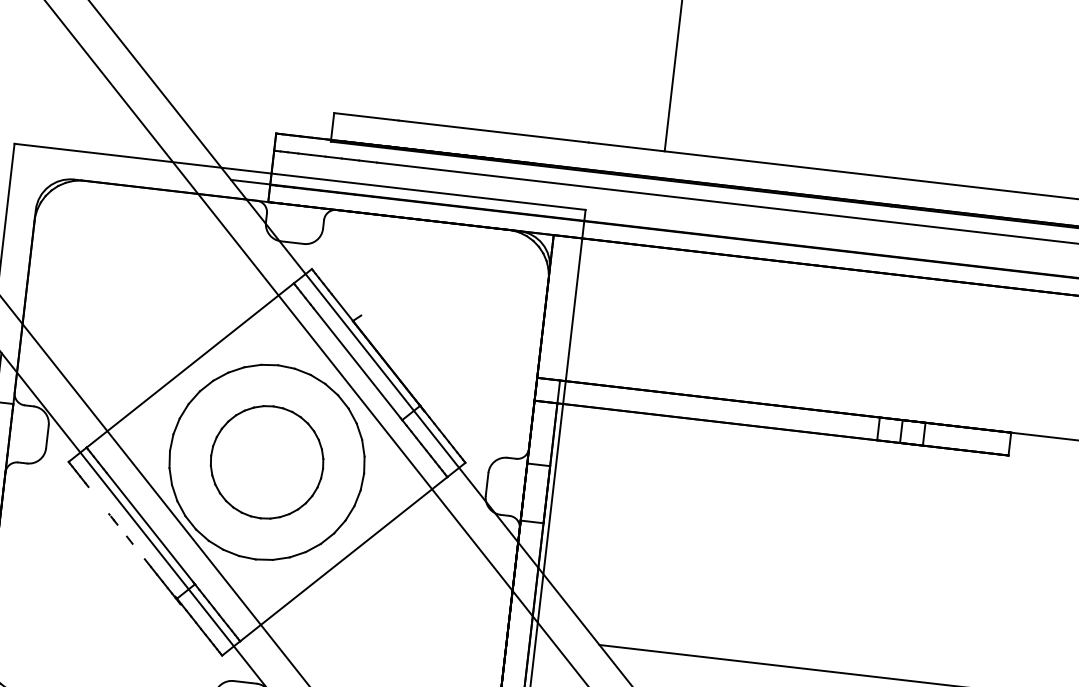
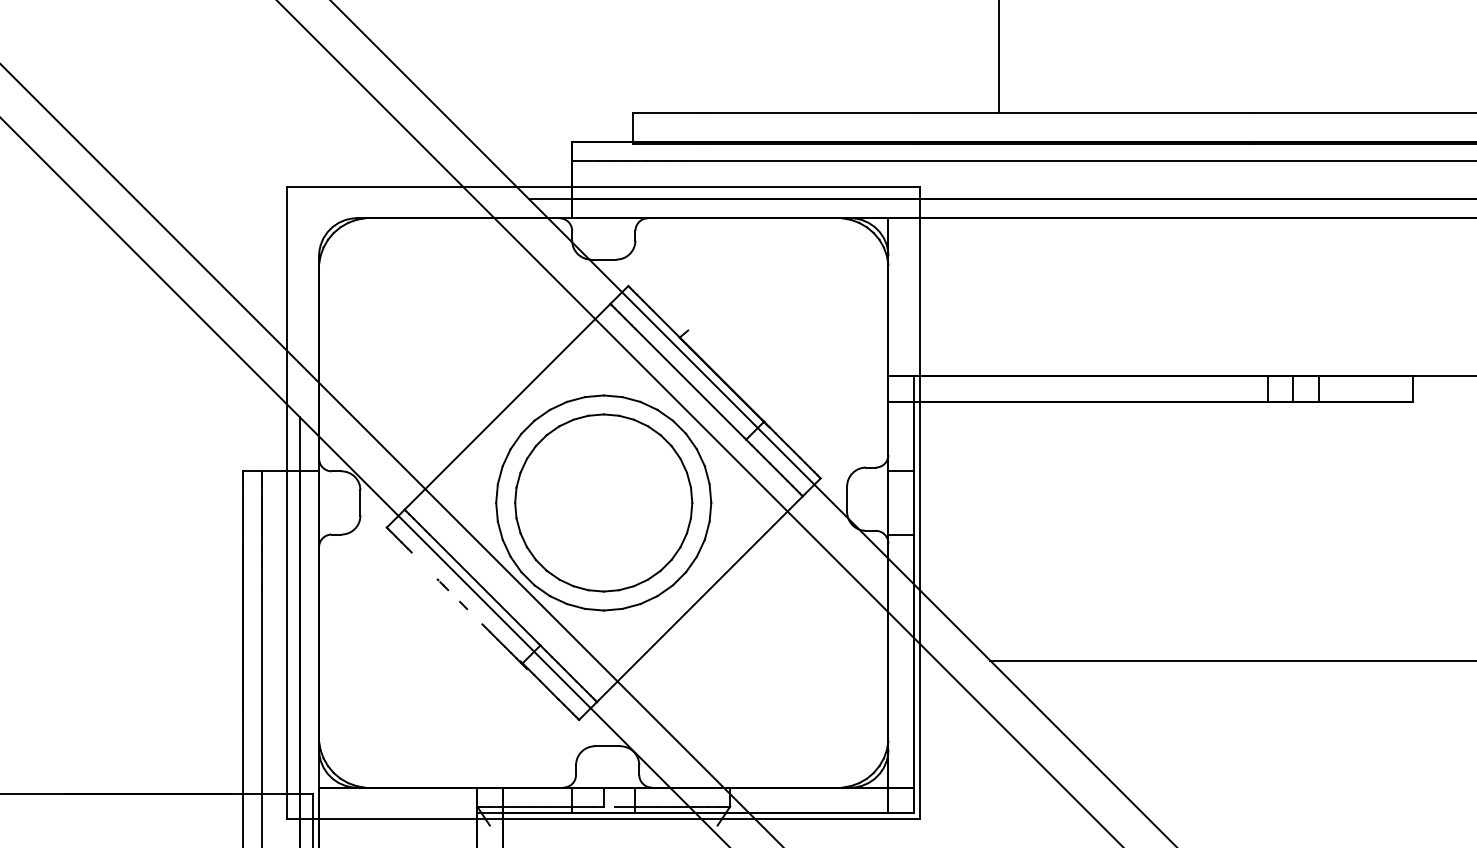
part: (266, 461) -> (603, 502), size x1.43

